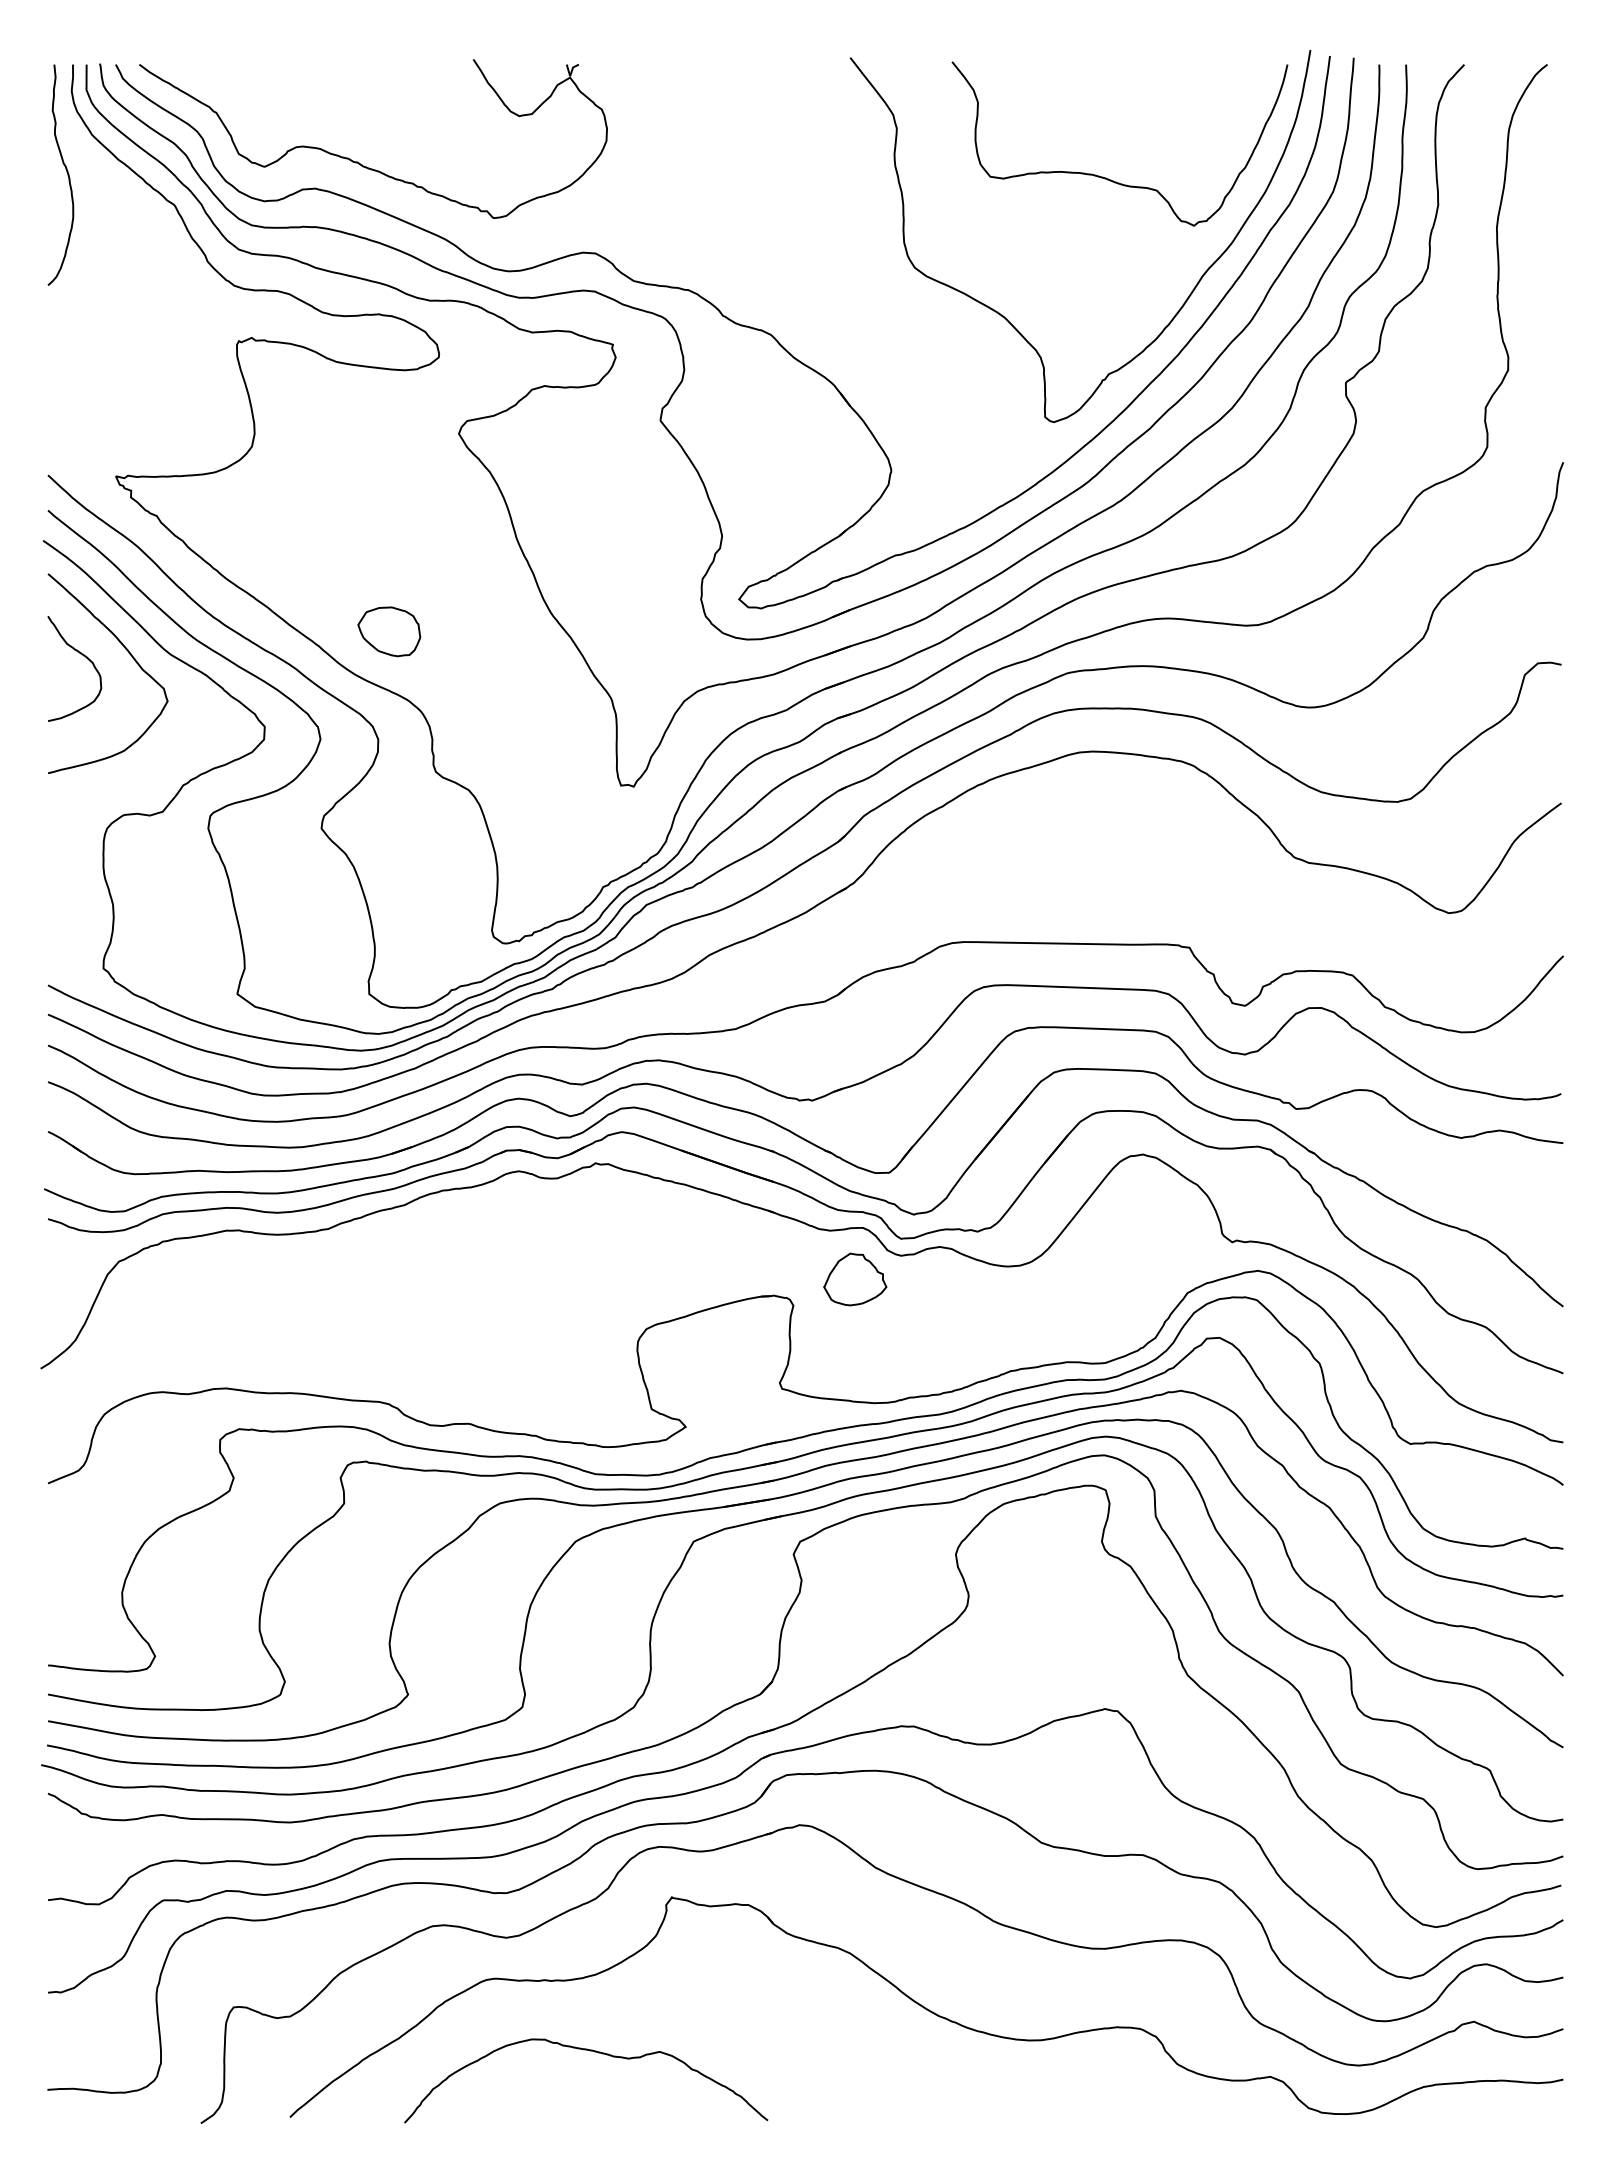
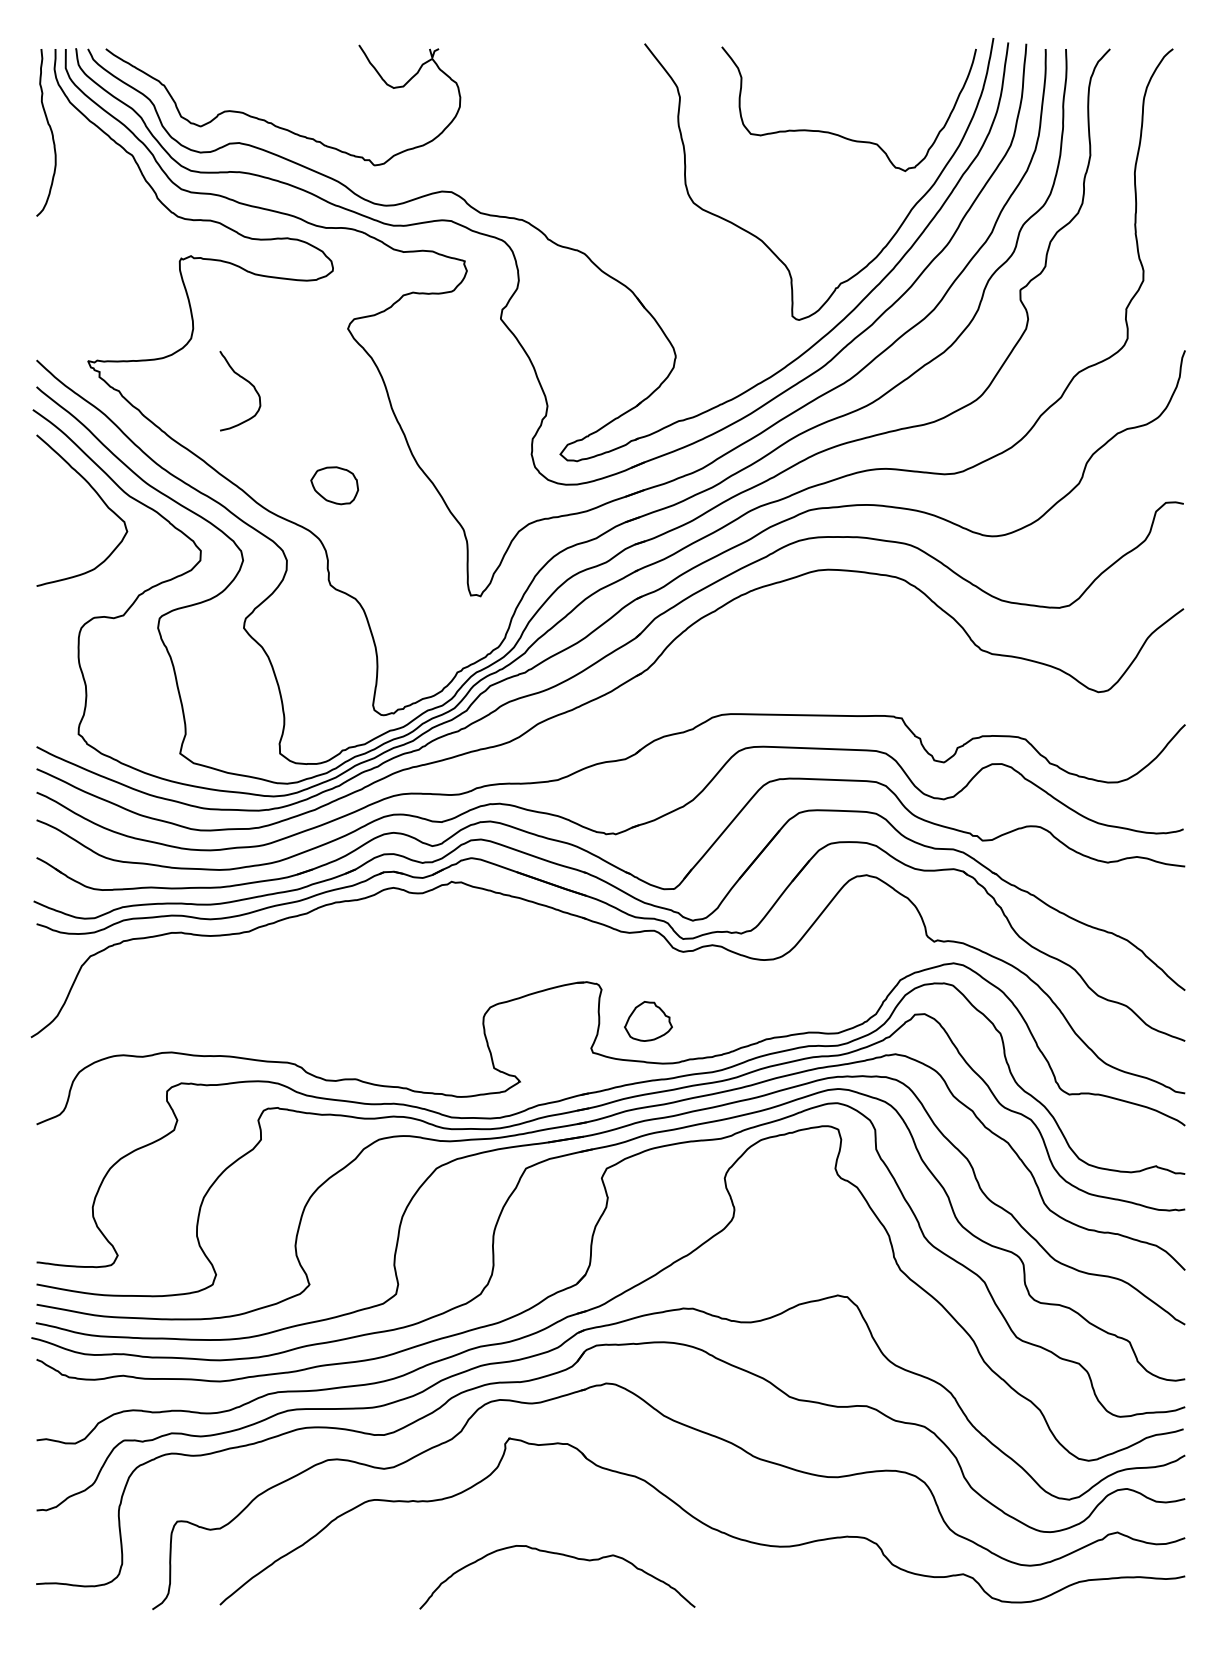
part: (389, 631) -> (334, 485), moved
curve: (83, 656) -> (246, 381), moved
part: (855, 1279) -> (648, 1021), moved
curve: (594, 2052) -> (563, 1555), moved

